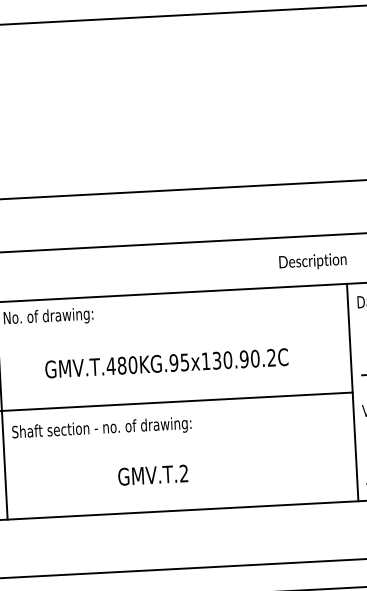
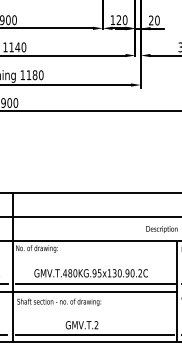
line: (177, 384) -> (95, 283), added
line: (182, 493) -> (95, 334), added

